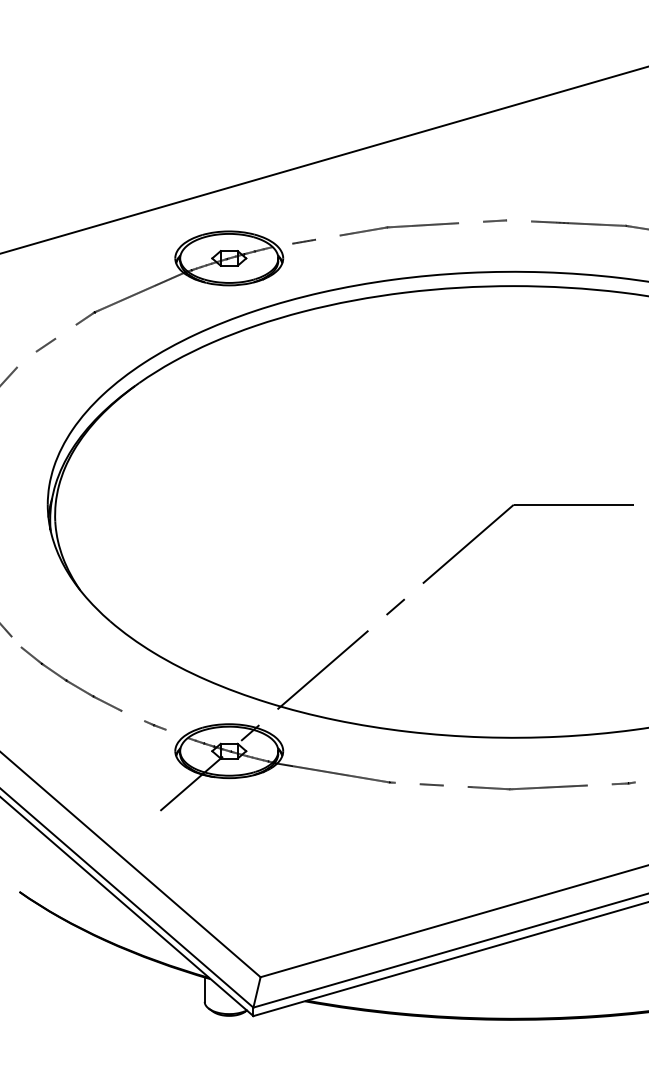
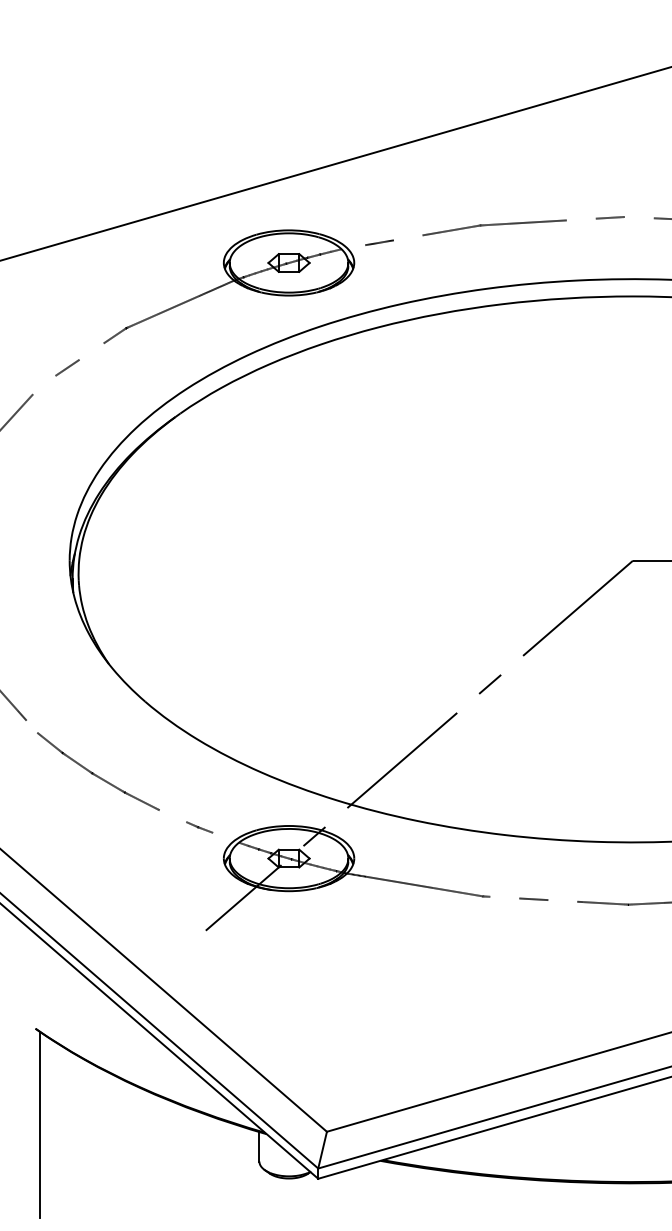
line: (23, 971) -> (40, 1124), added

